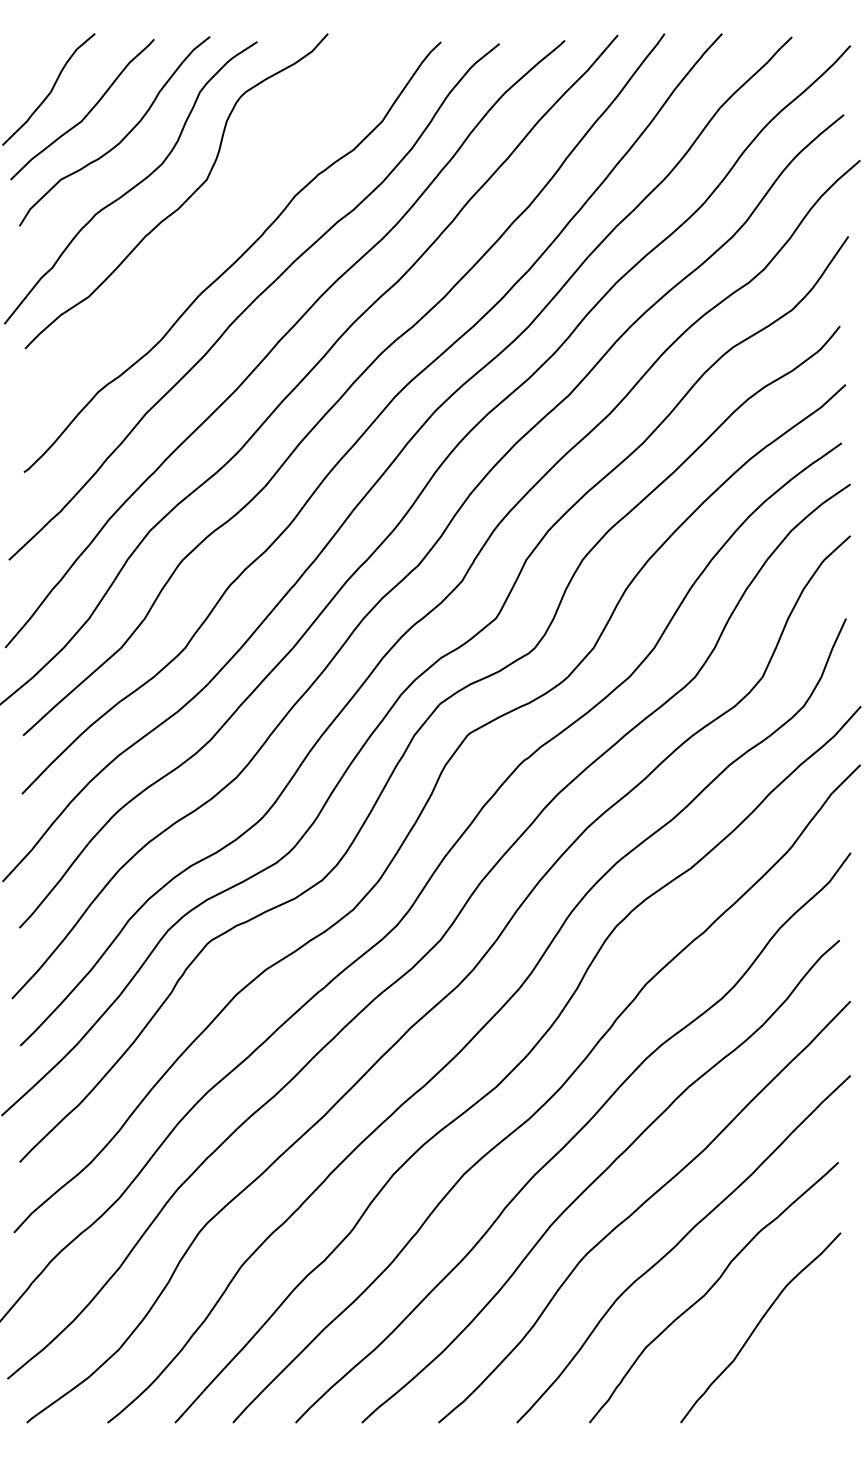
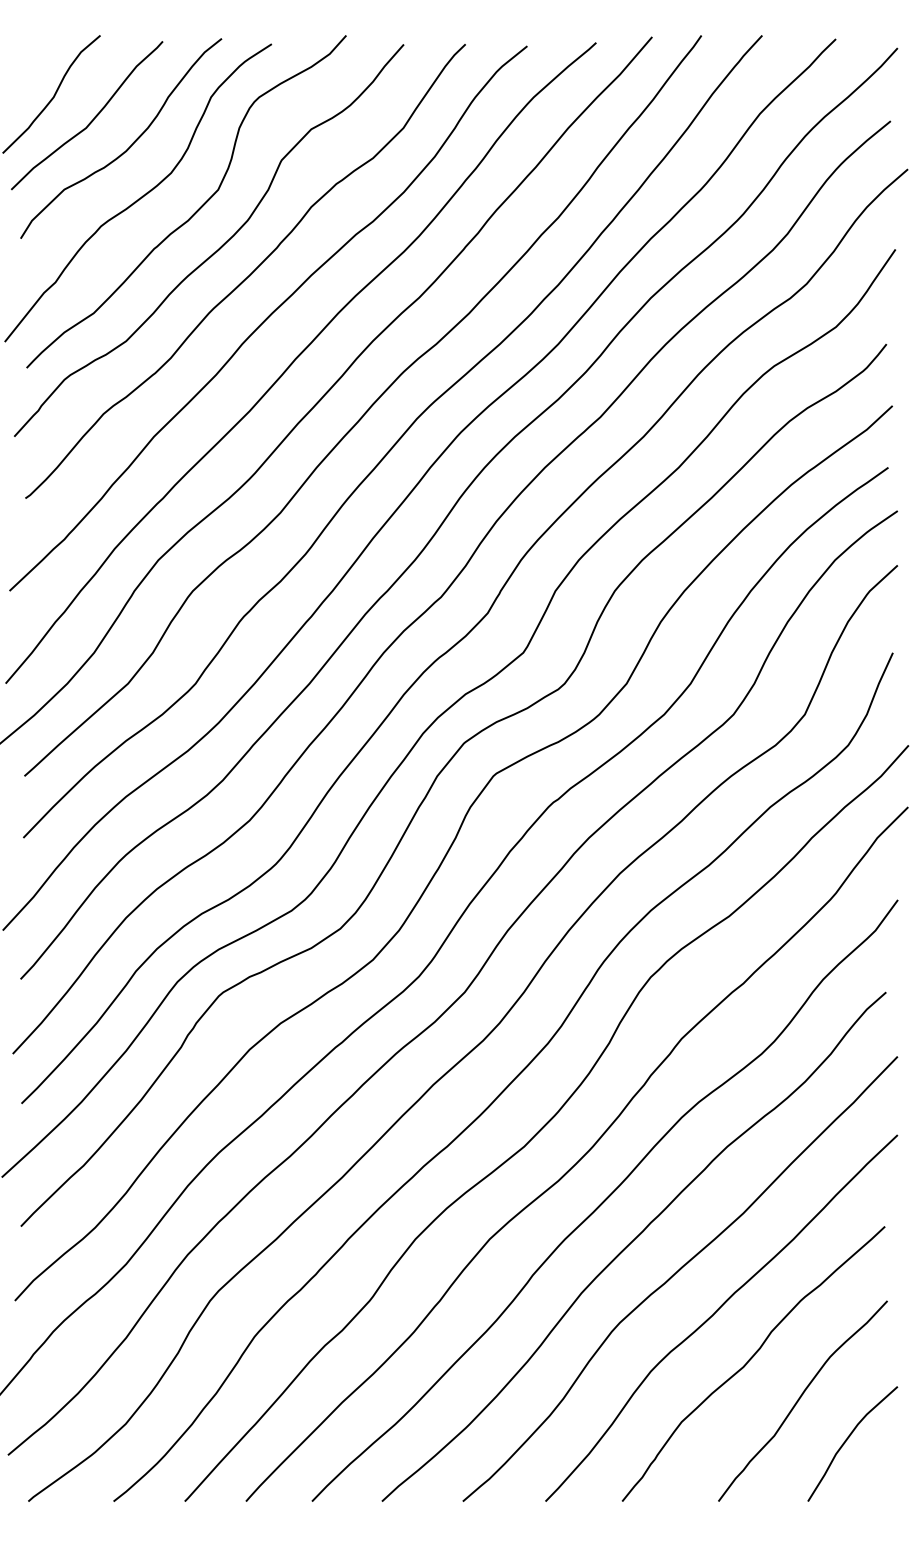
curve: (206, 235) -> (218, 248), added
curve: (802, 1365) -> (847, 1440), added

